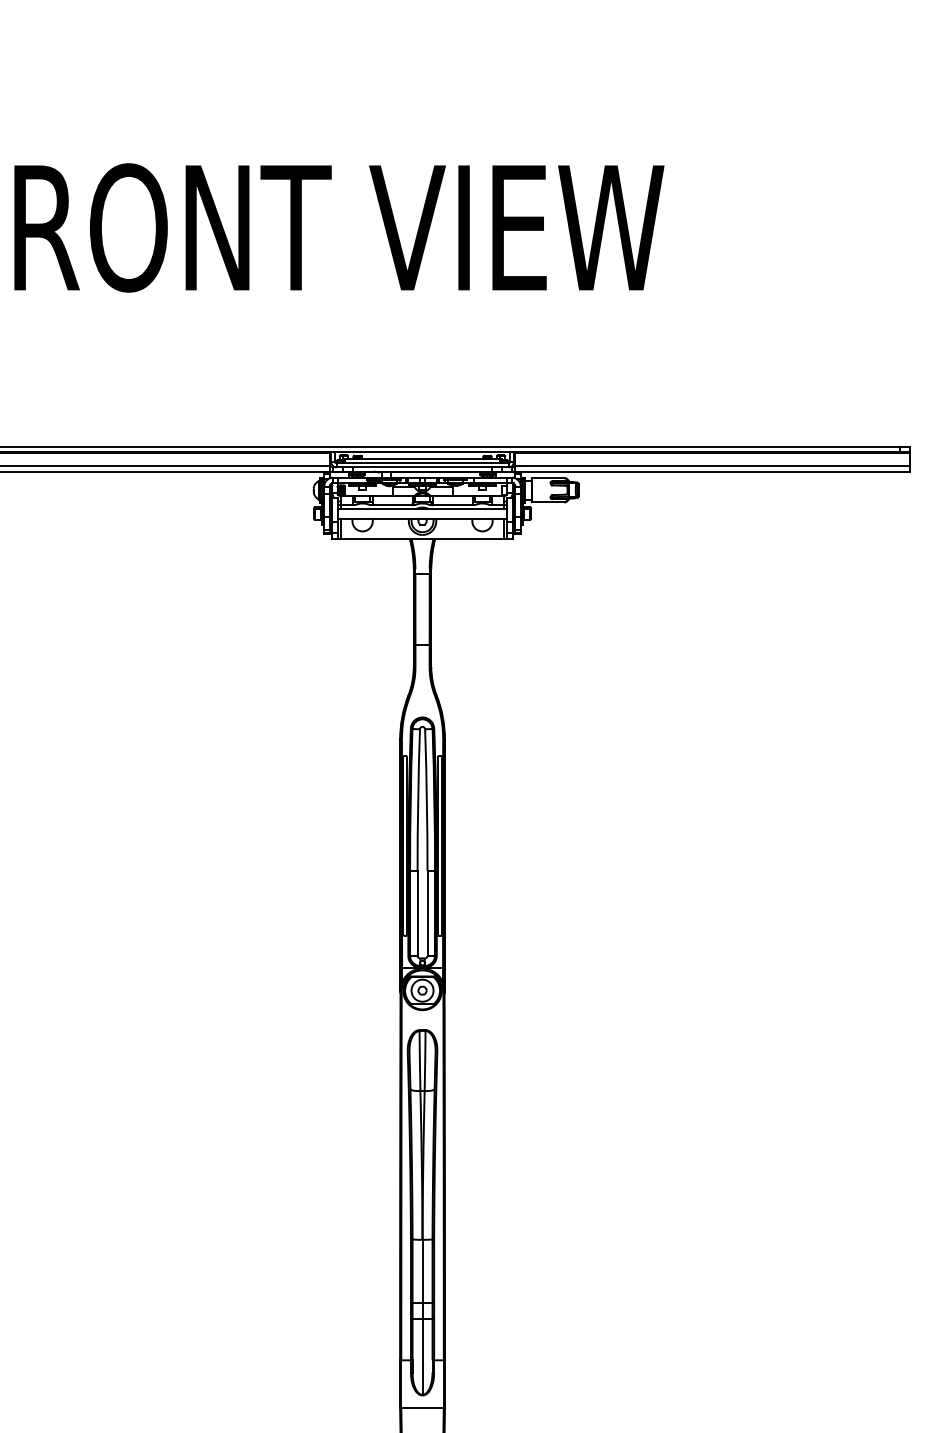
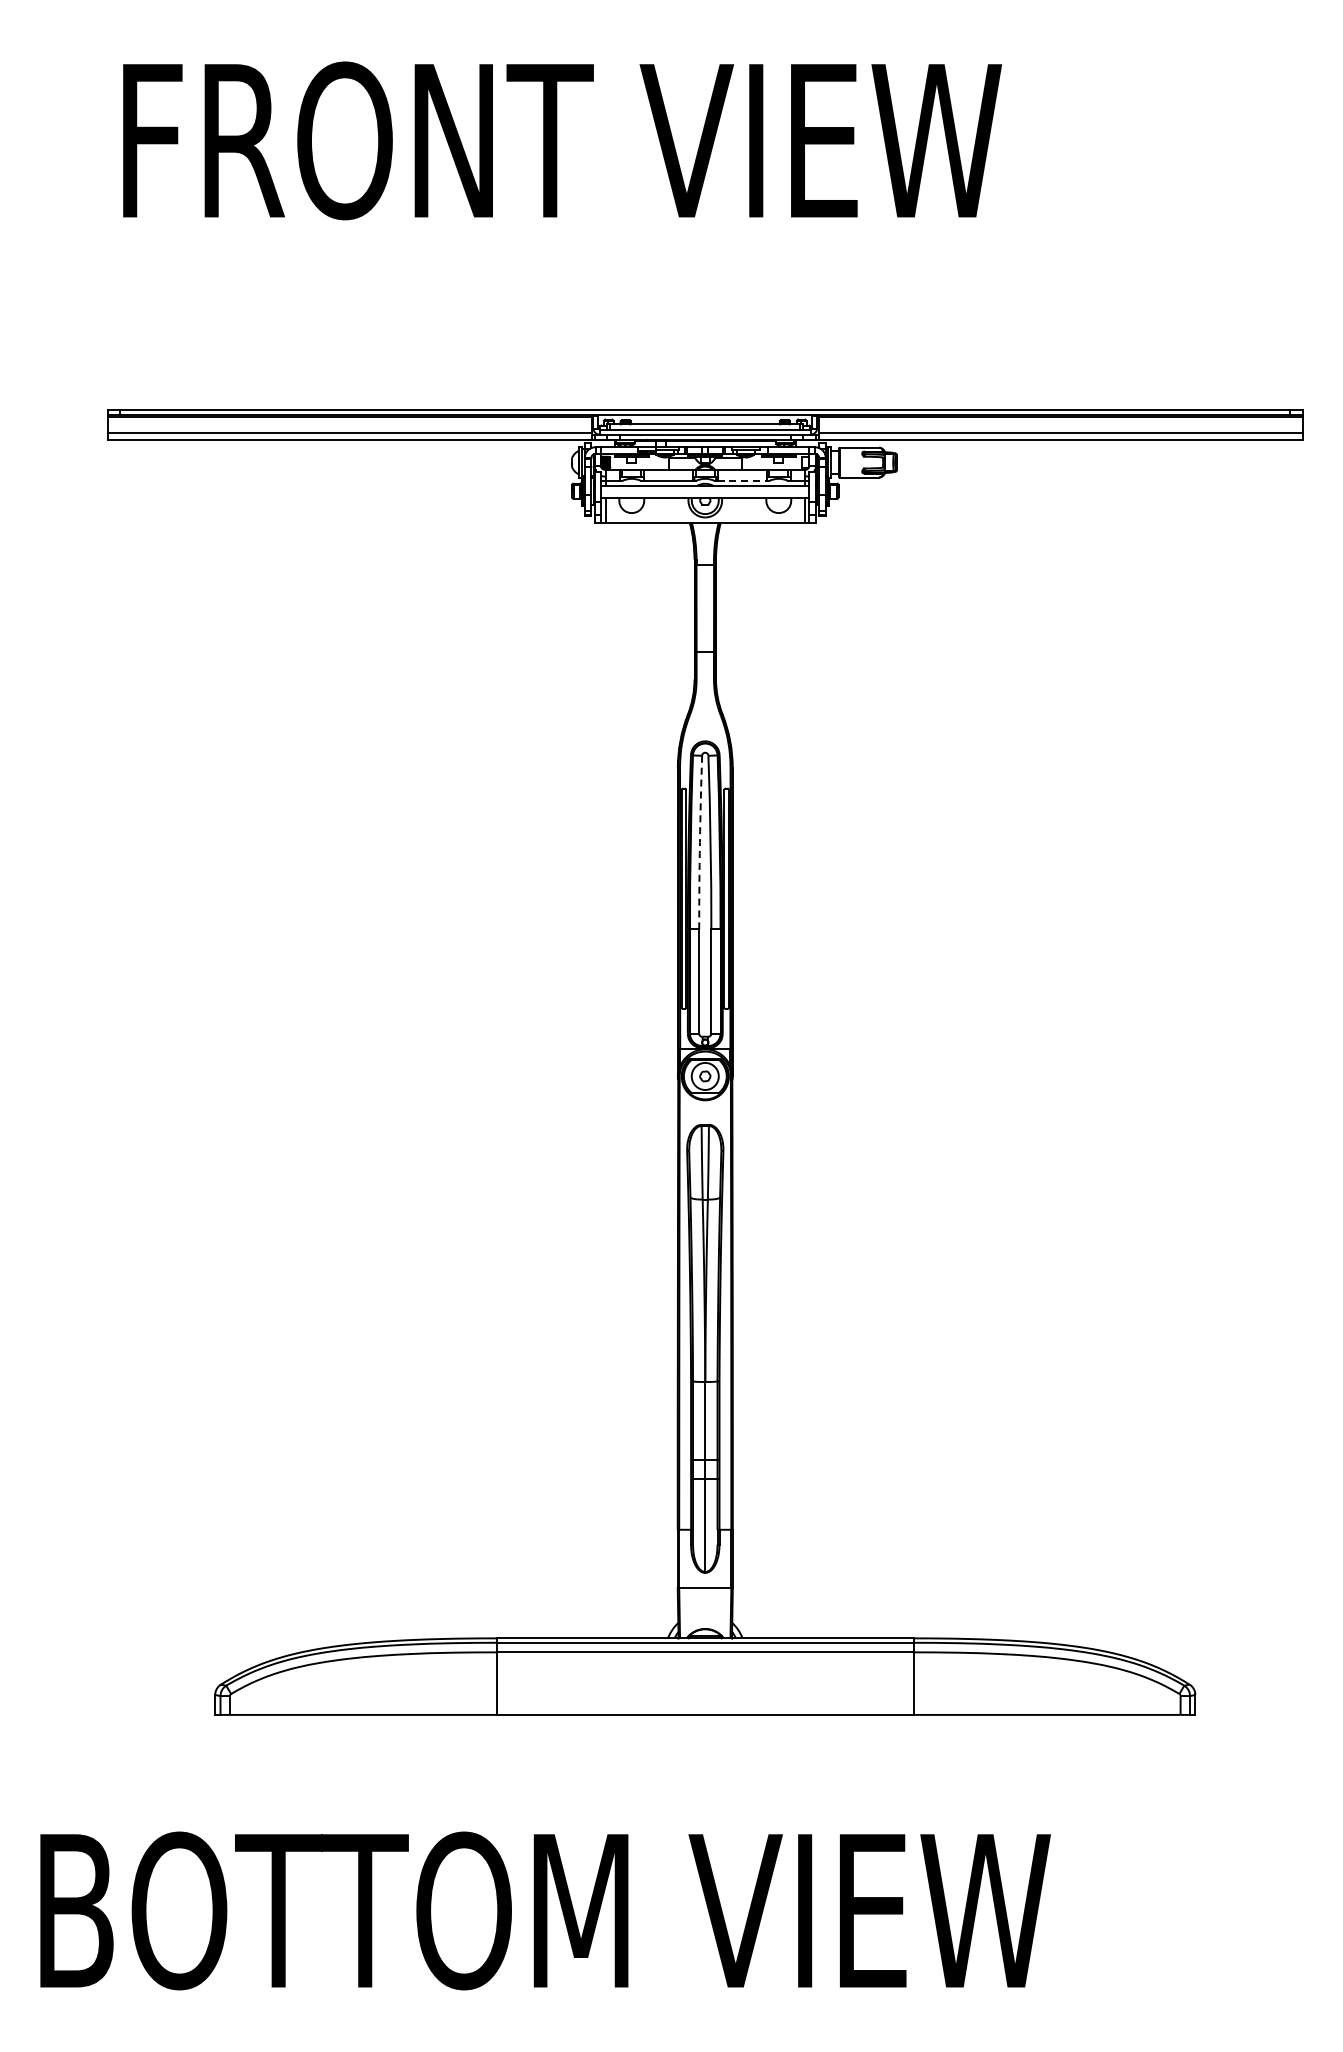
line: (452, 505) -> (742, 481), solid -> dashed
arc: (417, 799) -> (699, 842), solid -> dashed

